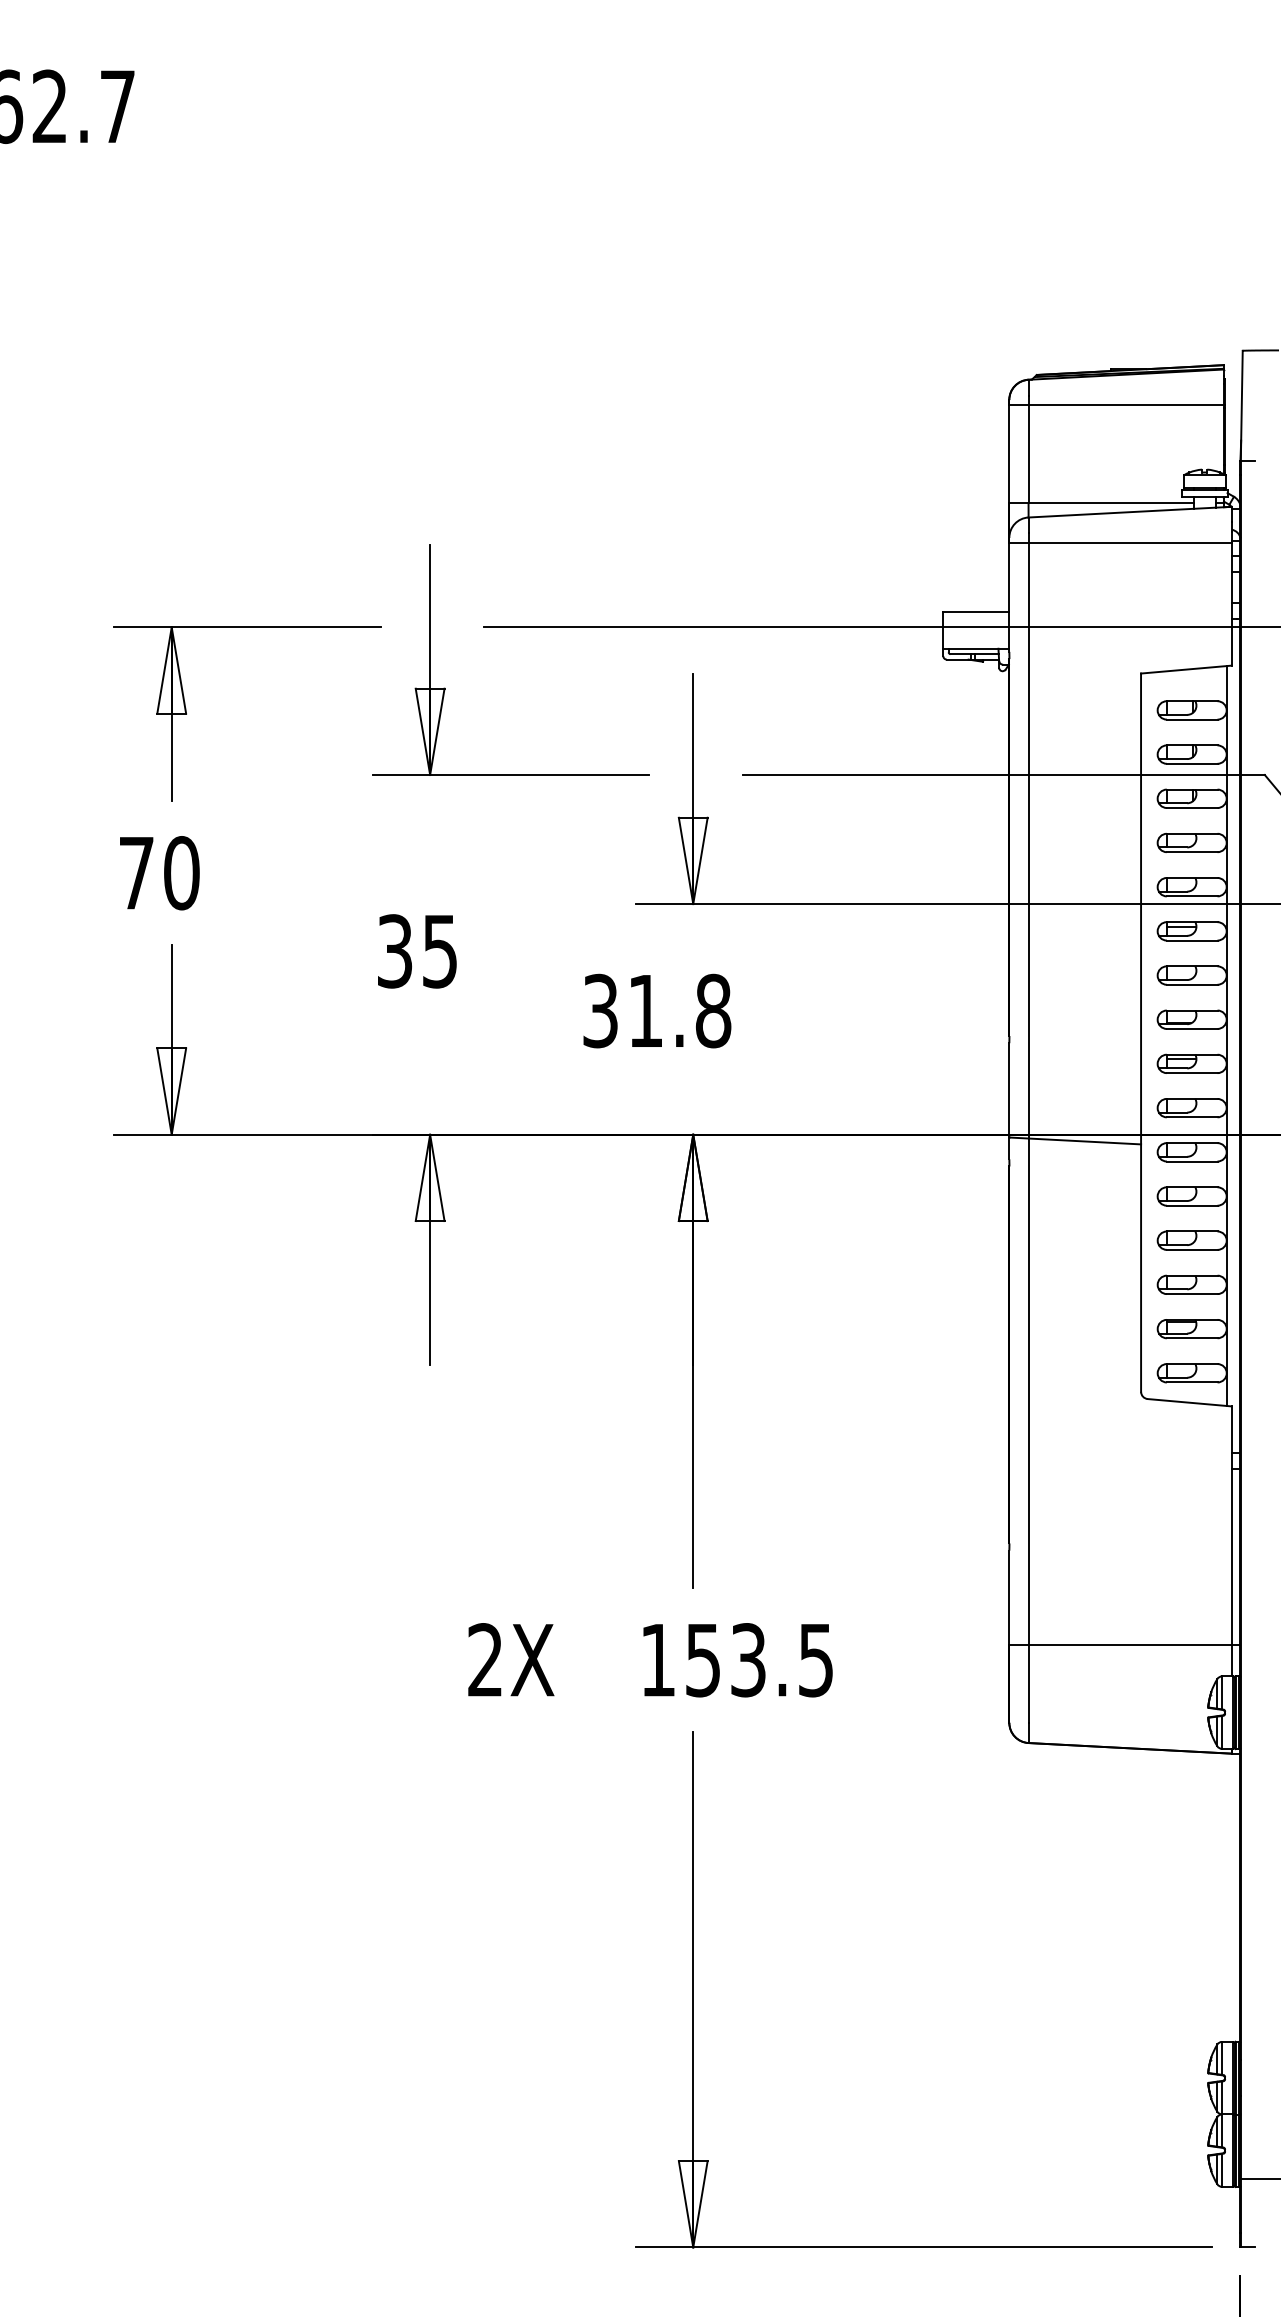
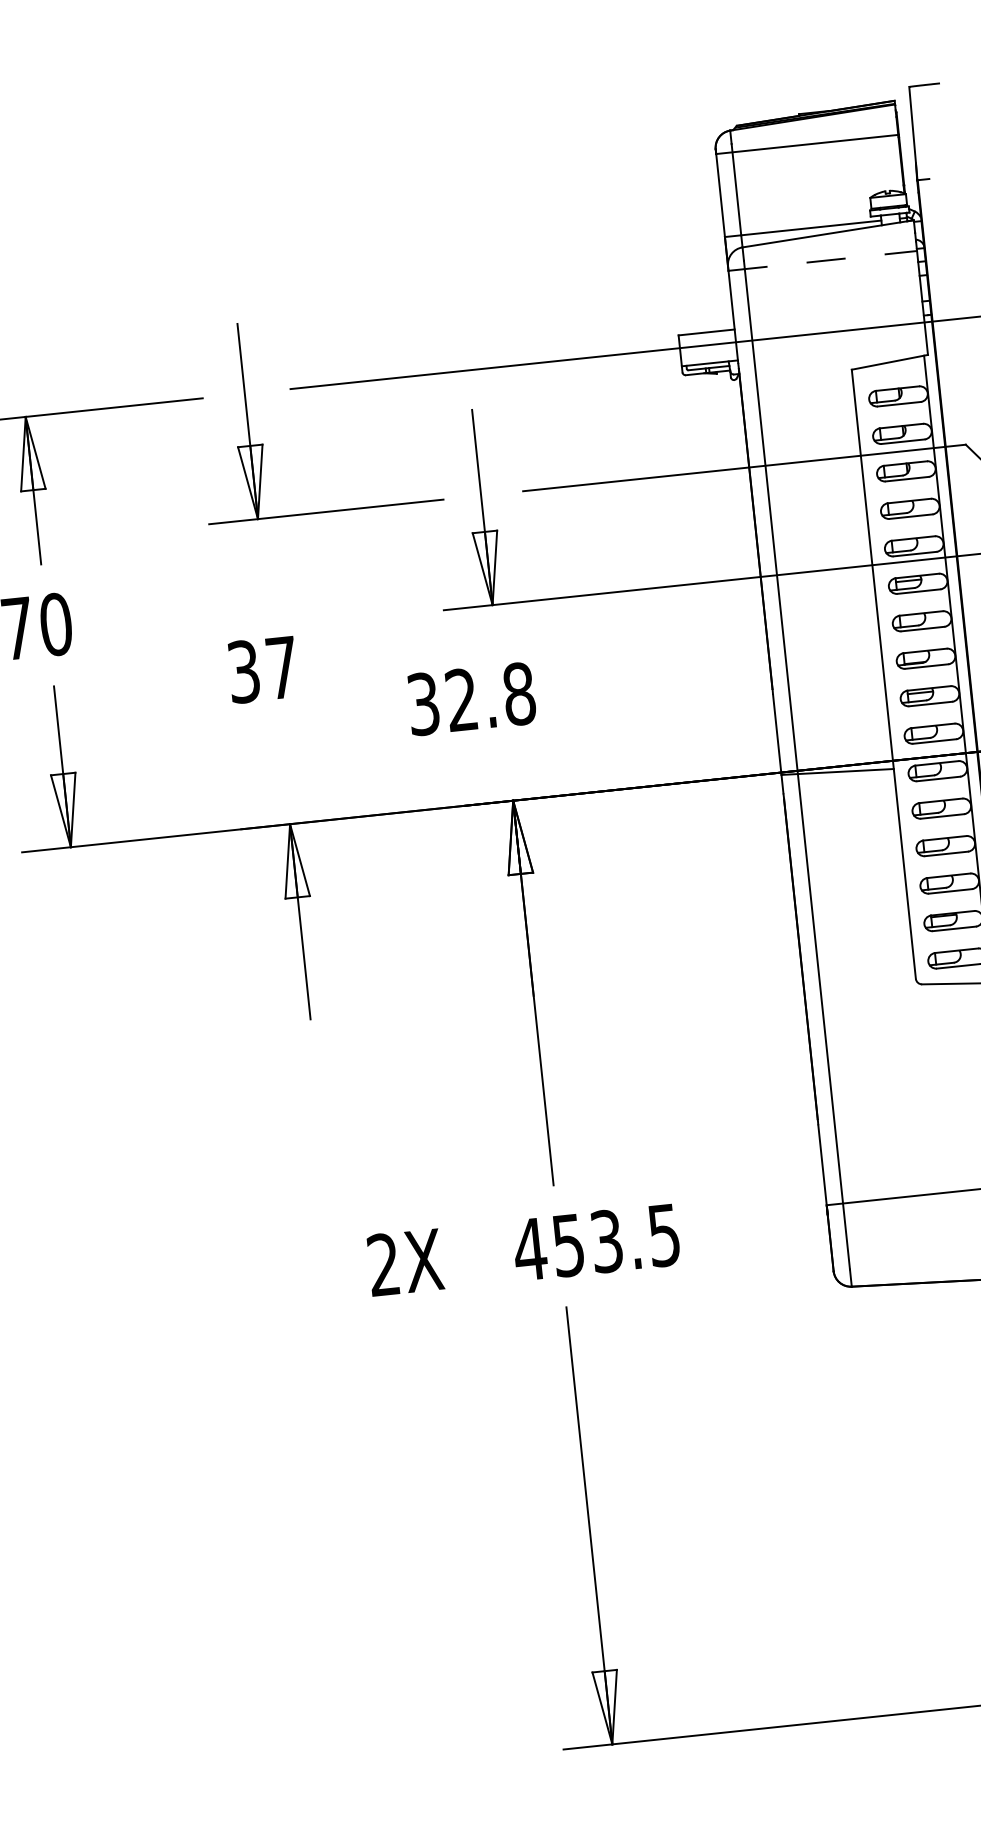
line: (1121, 543) -> (823, 261), solid -> dashed
text: (439, 951) -> (281, 667), 35 -> 37
text: (644, 1009) -> (460, 698), 31.8 -> 32.8
text: (657, 1660) -> (529, 1249), 153.5 -> 453.5

